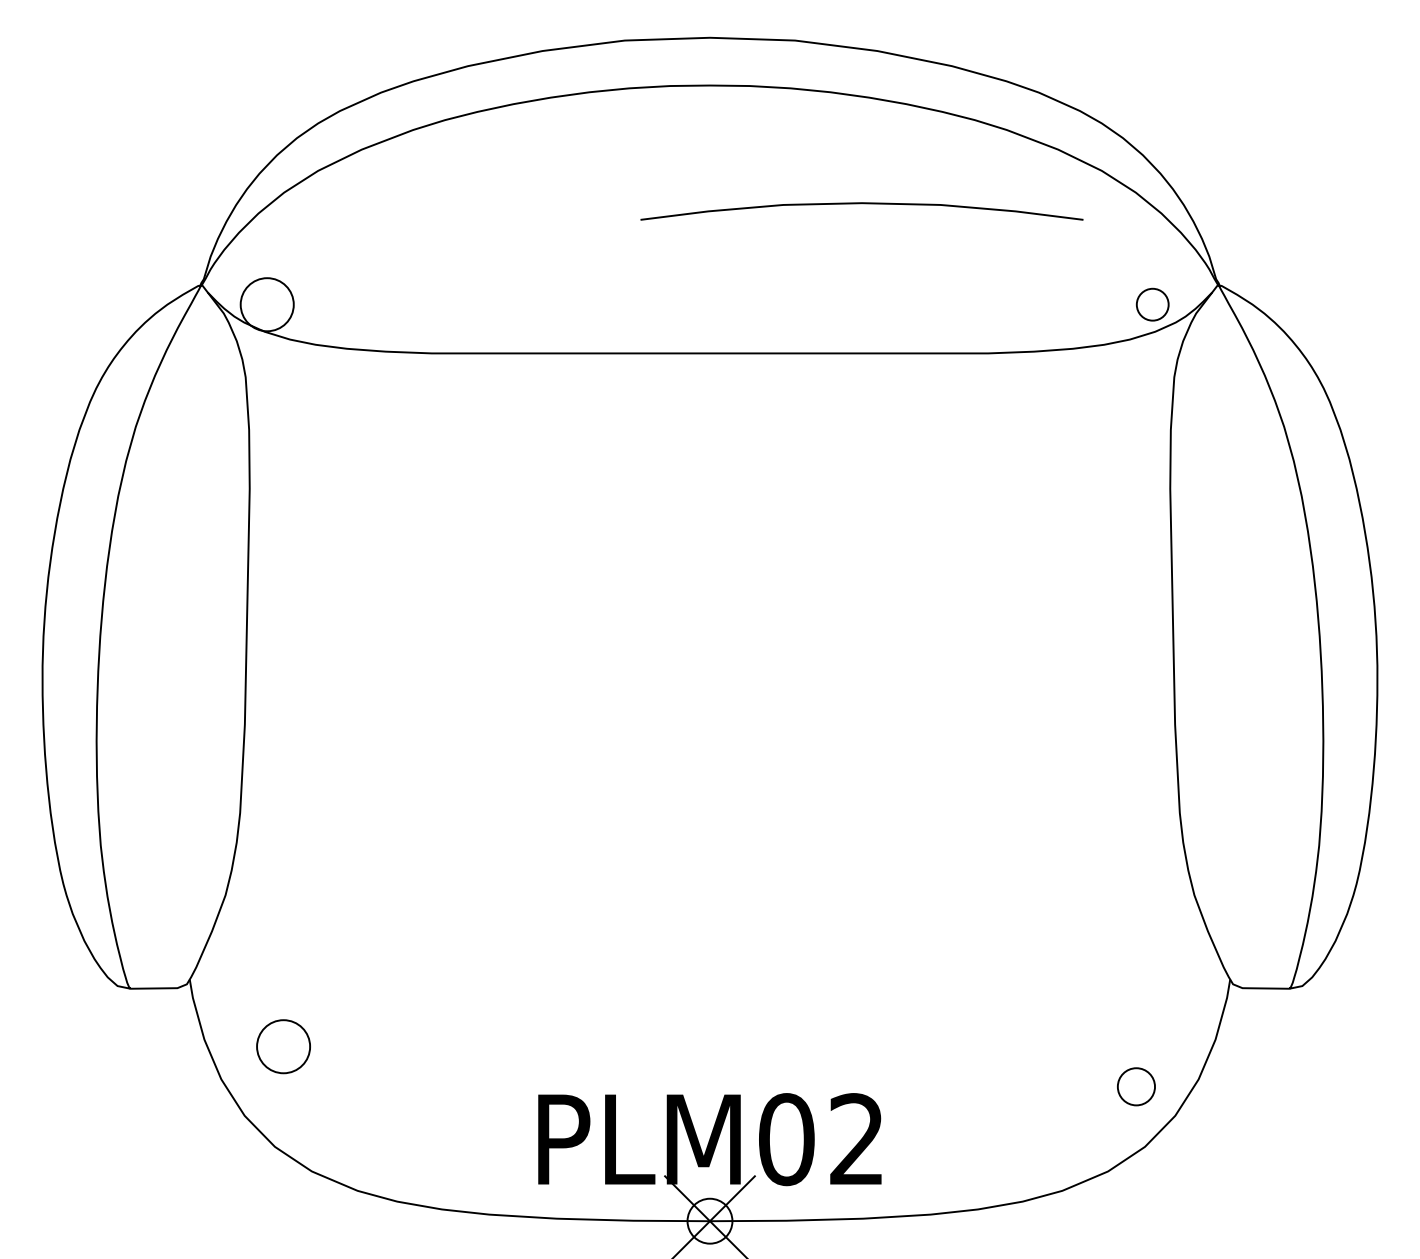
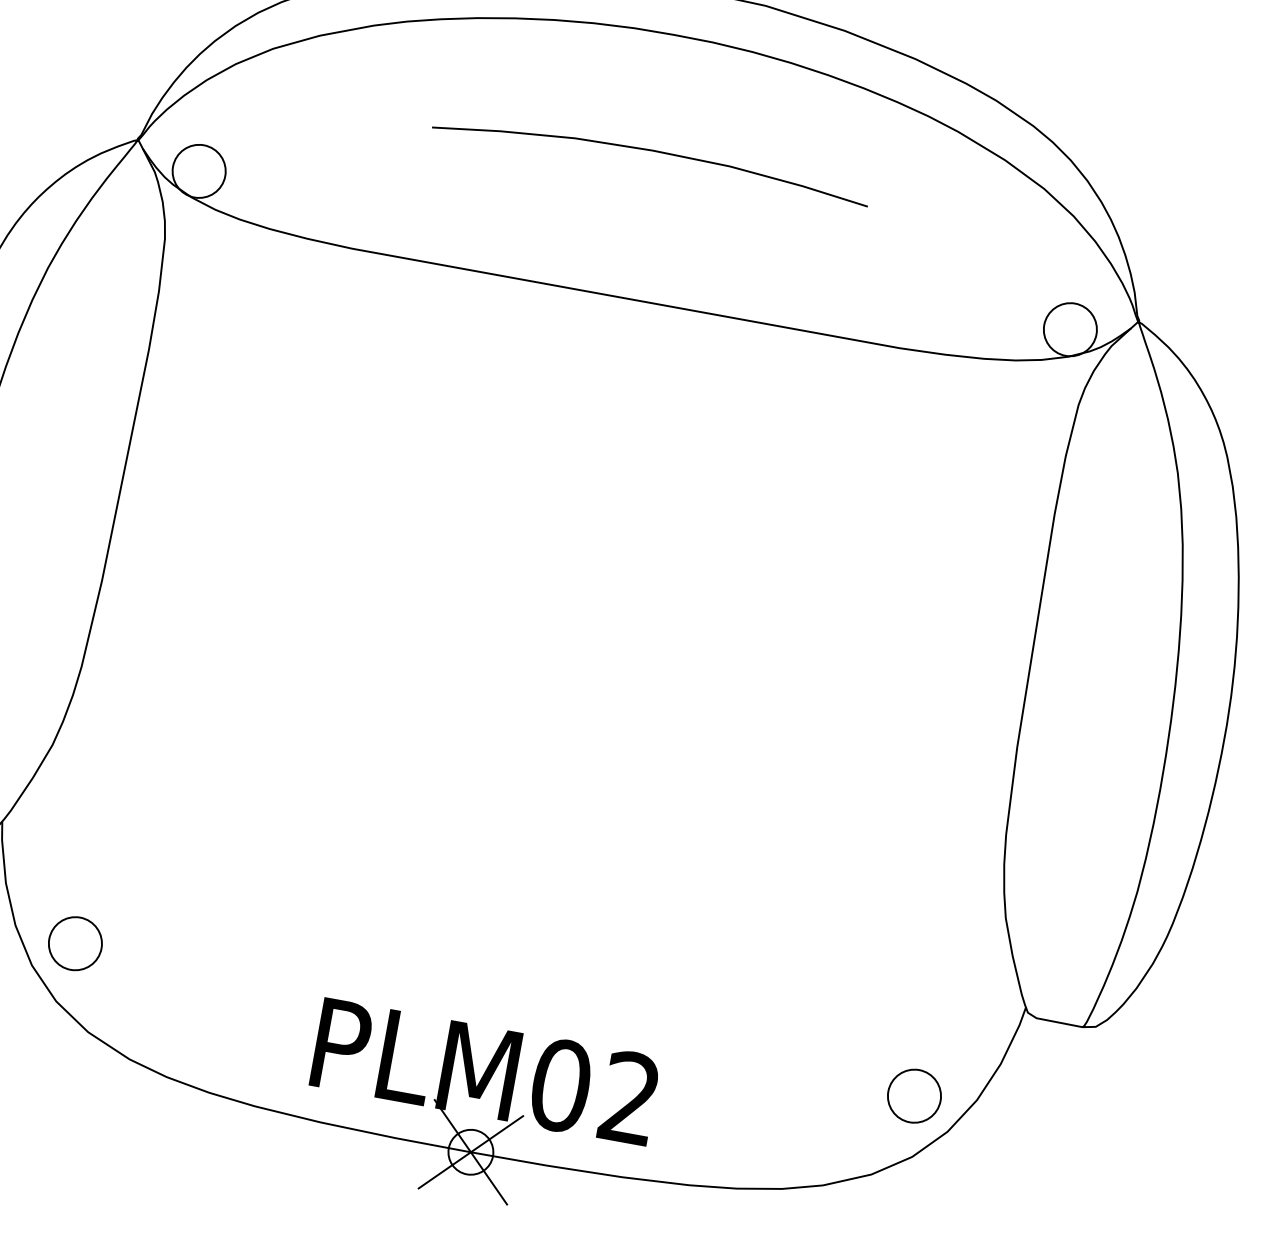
curve: (861, 204) -> (652, 151), moved
circle: (1152, 304) -> (1070, 329), size x1.67
circle: (283, 1046) -> (75, 943), moved
circle: (1136, 1086) -> (914, 1096), size x1.43

